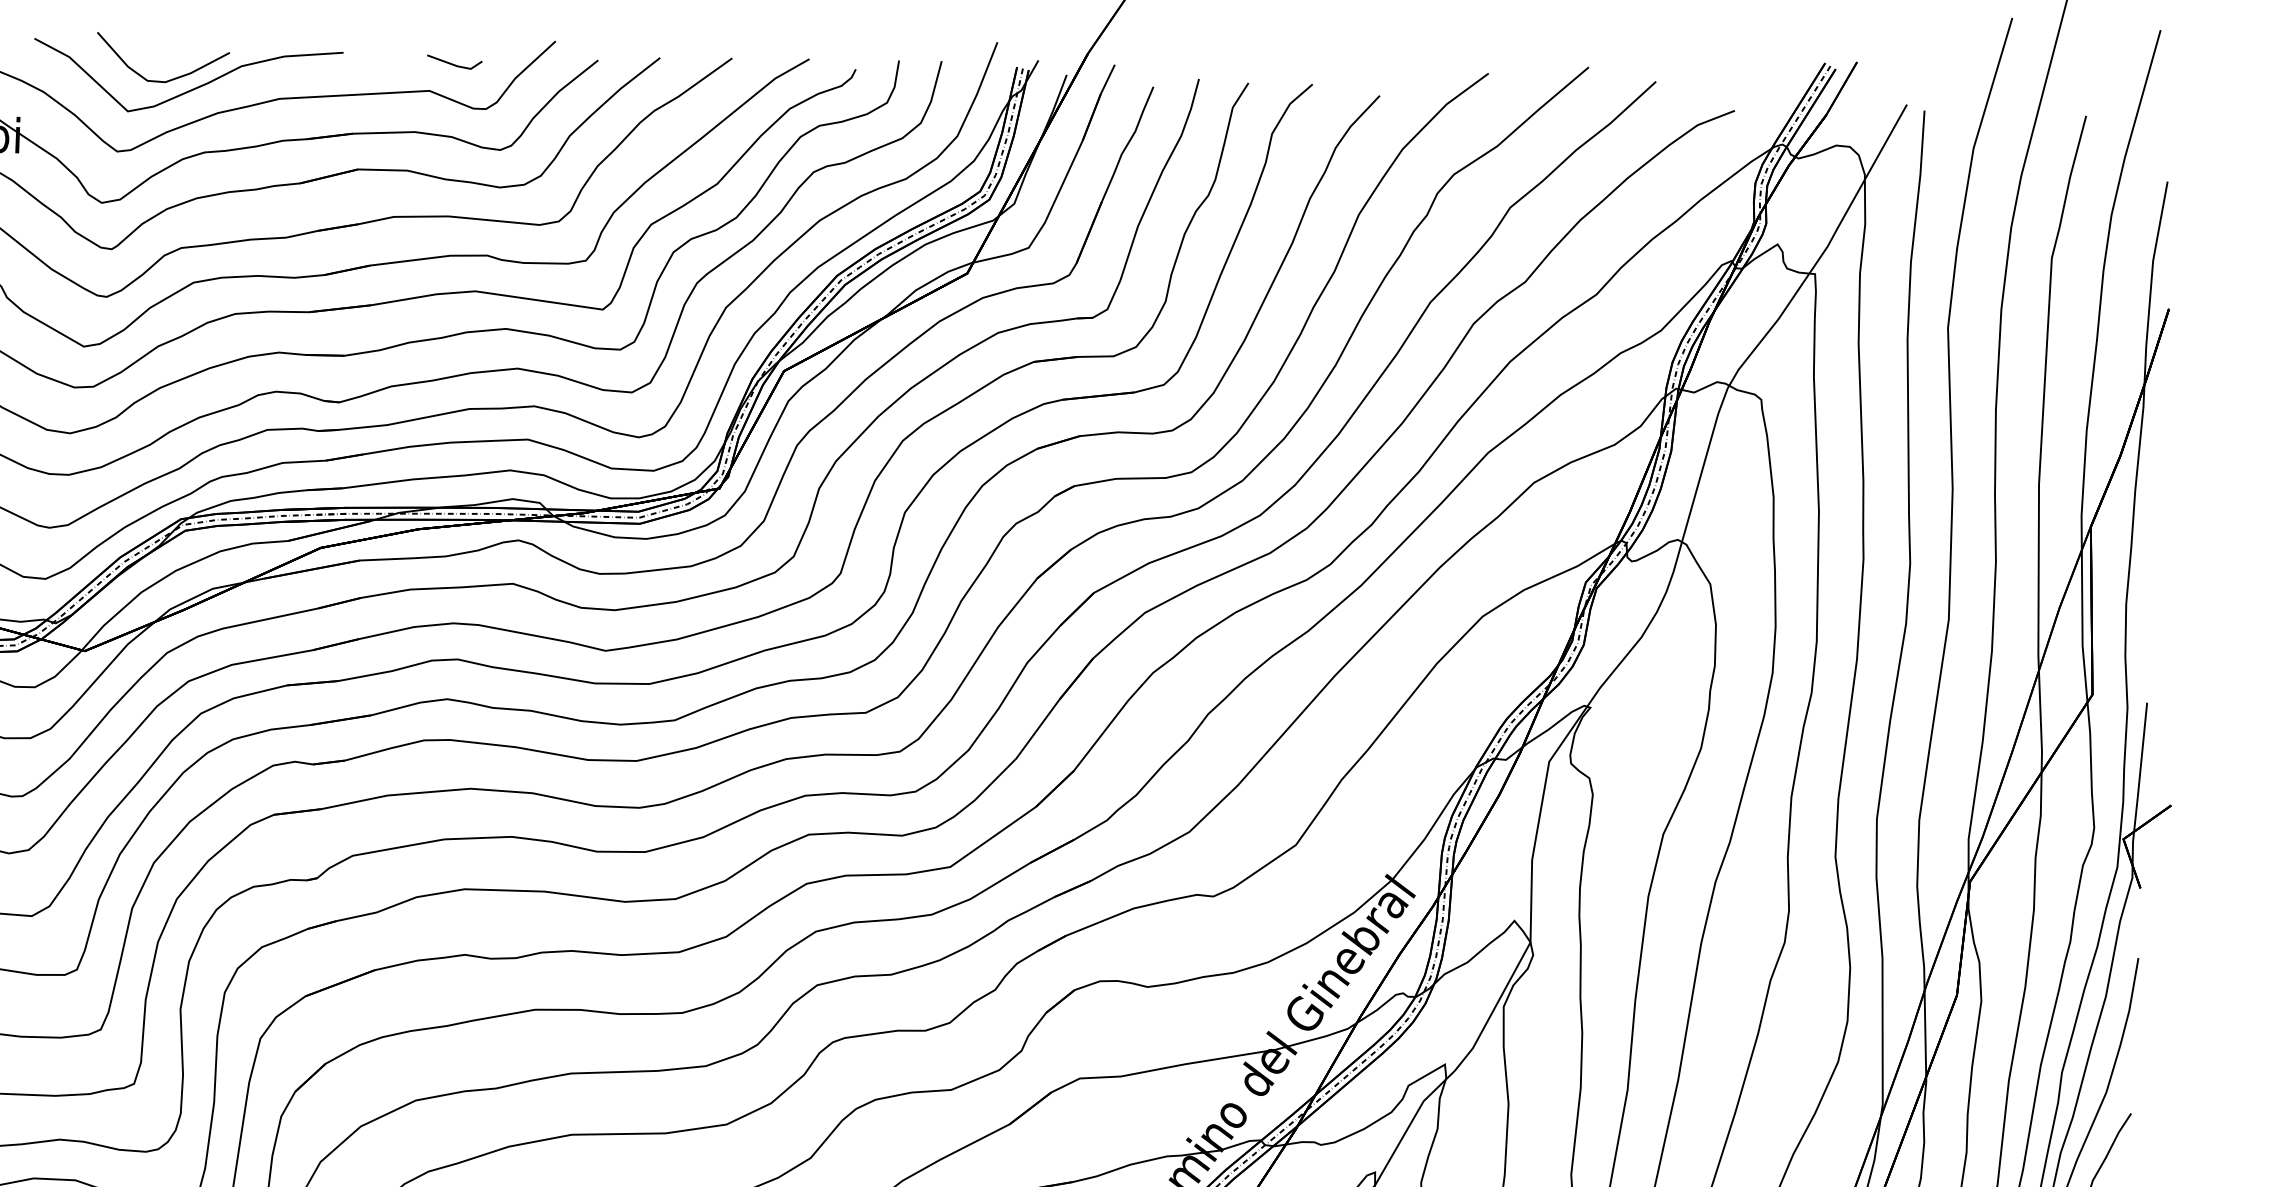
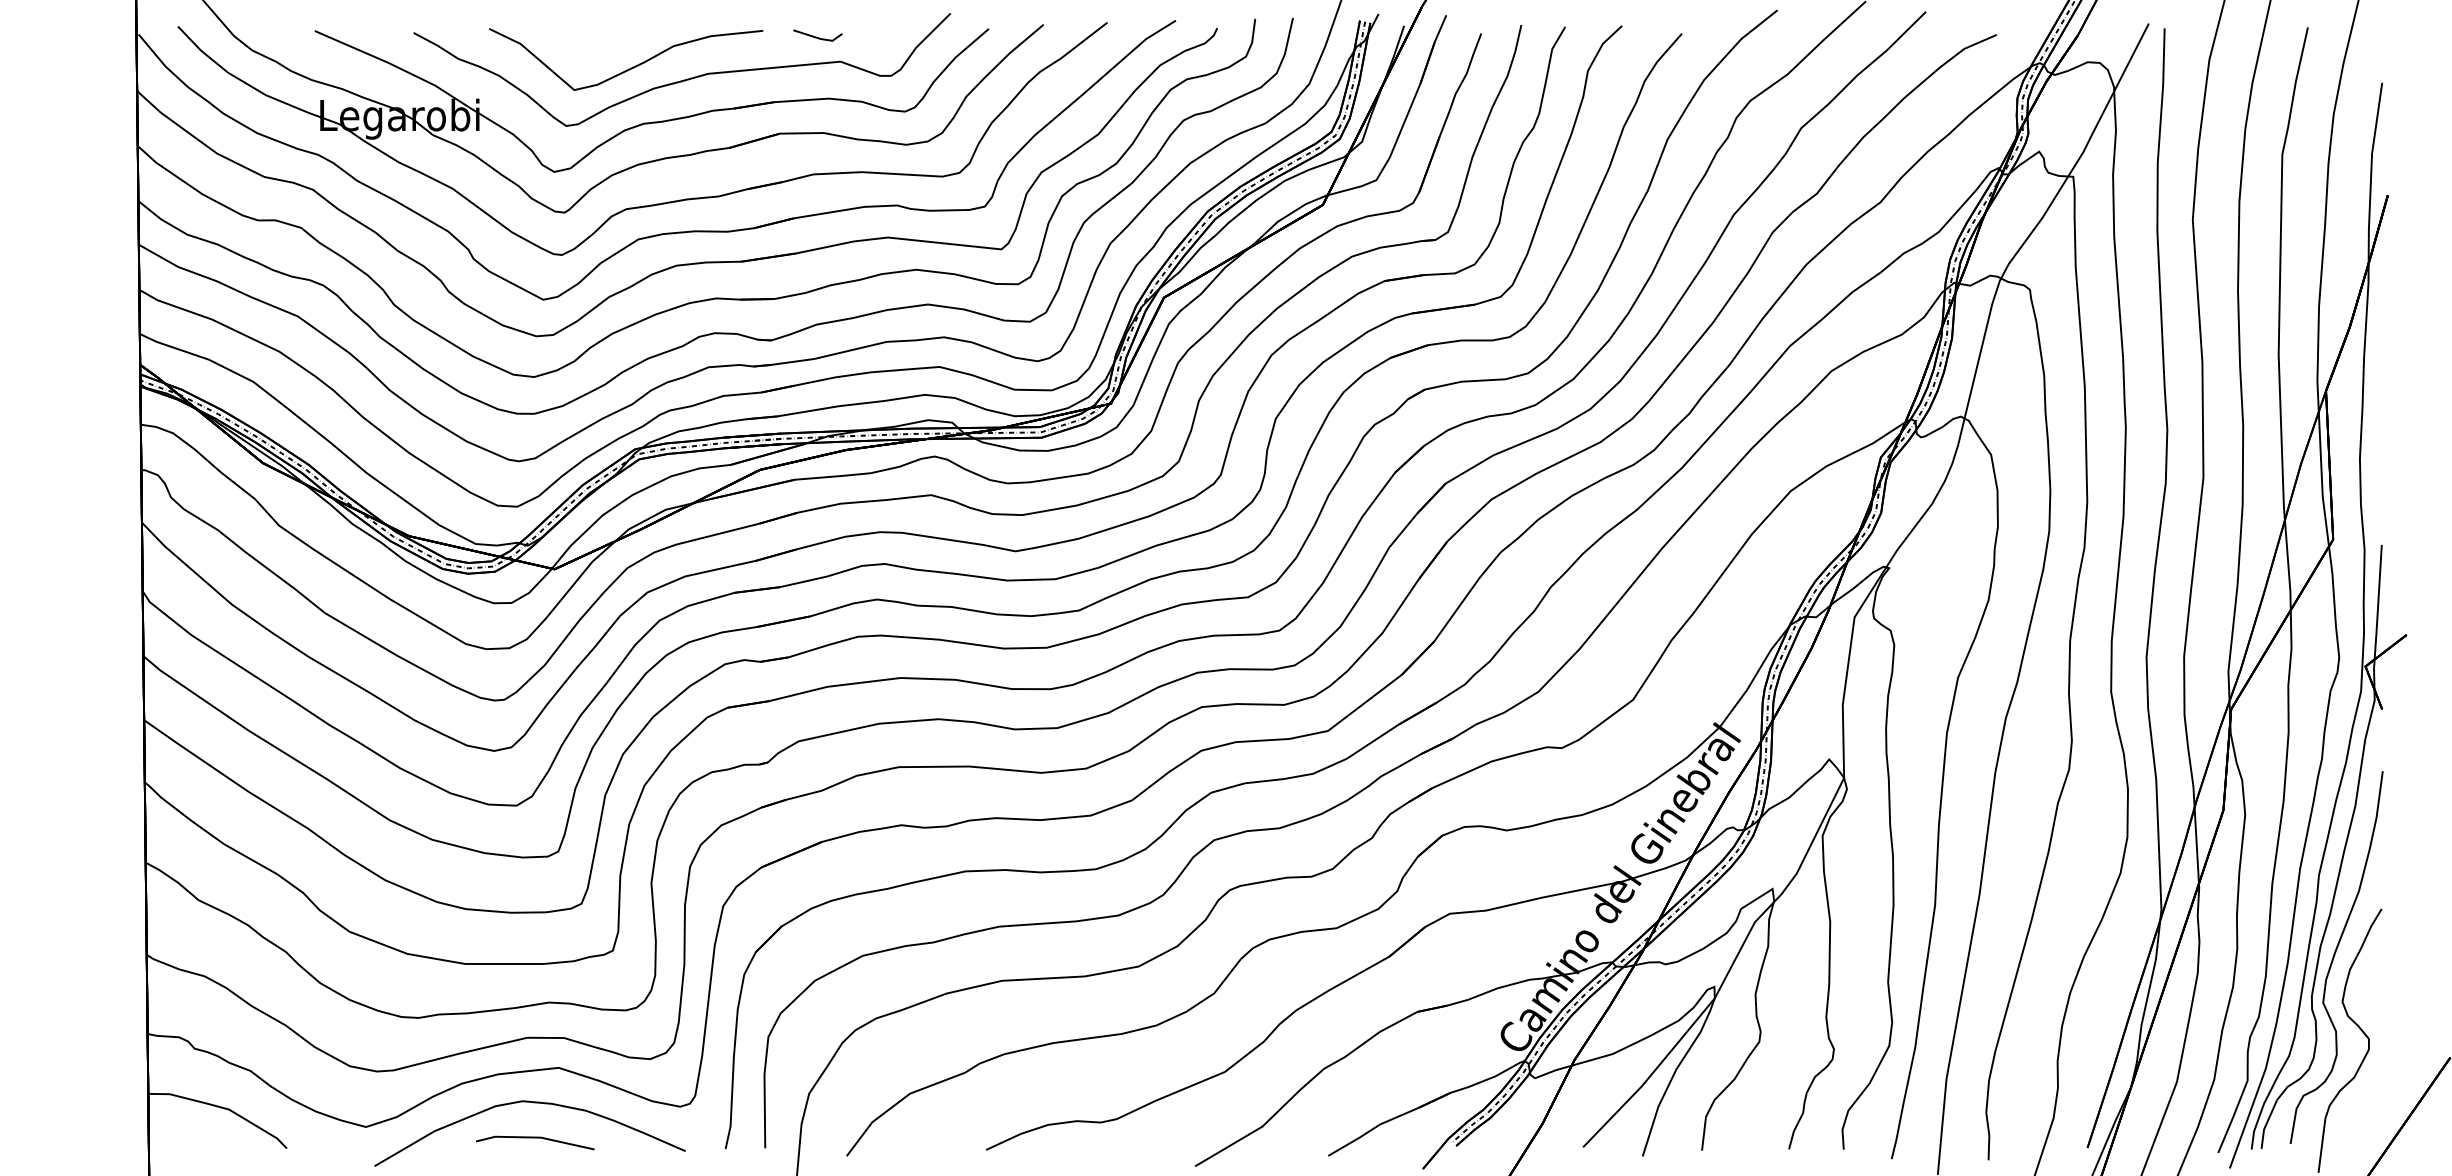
line: (453, 63) -> (816, 36), moved
curve: (168, 79) -> (609, 60), removed

